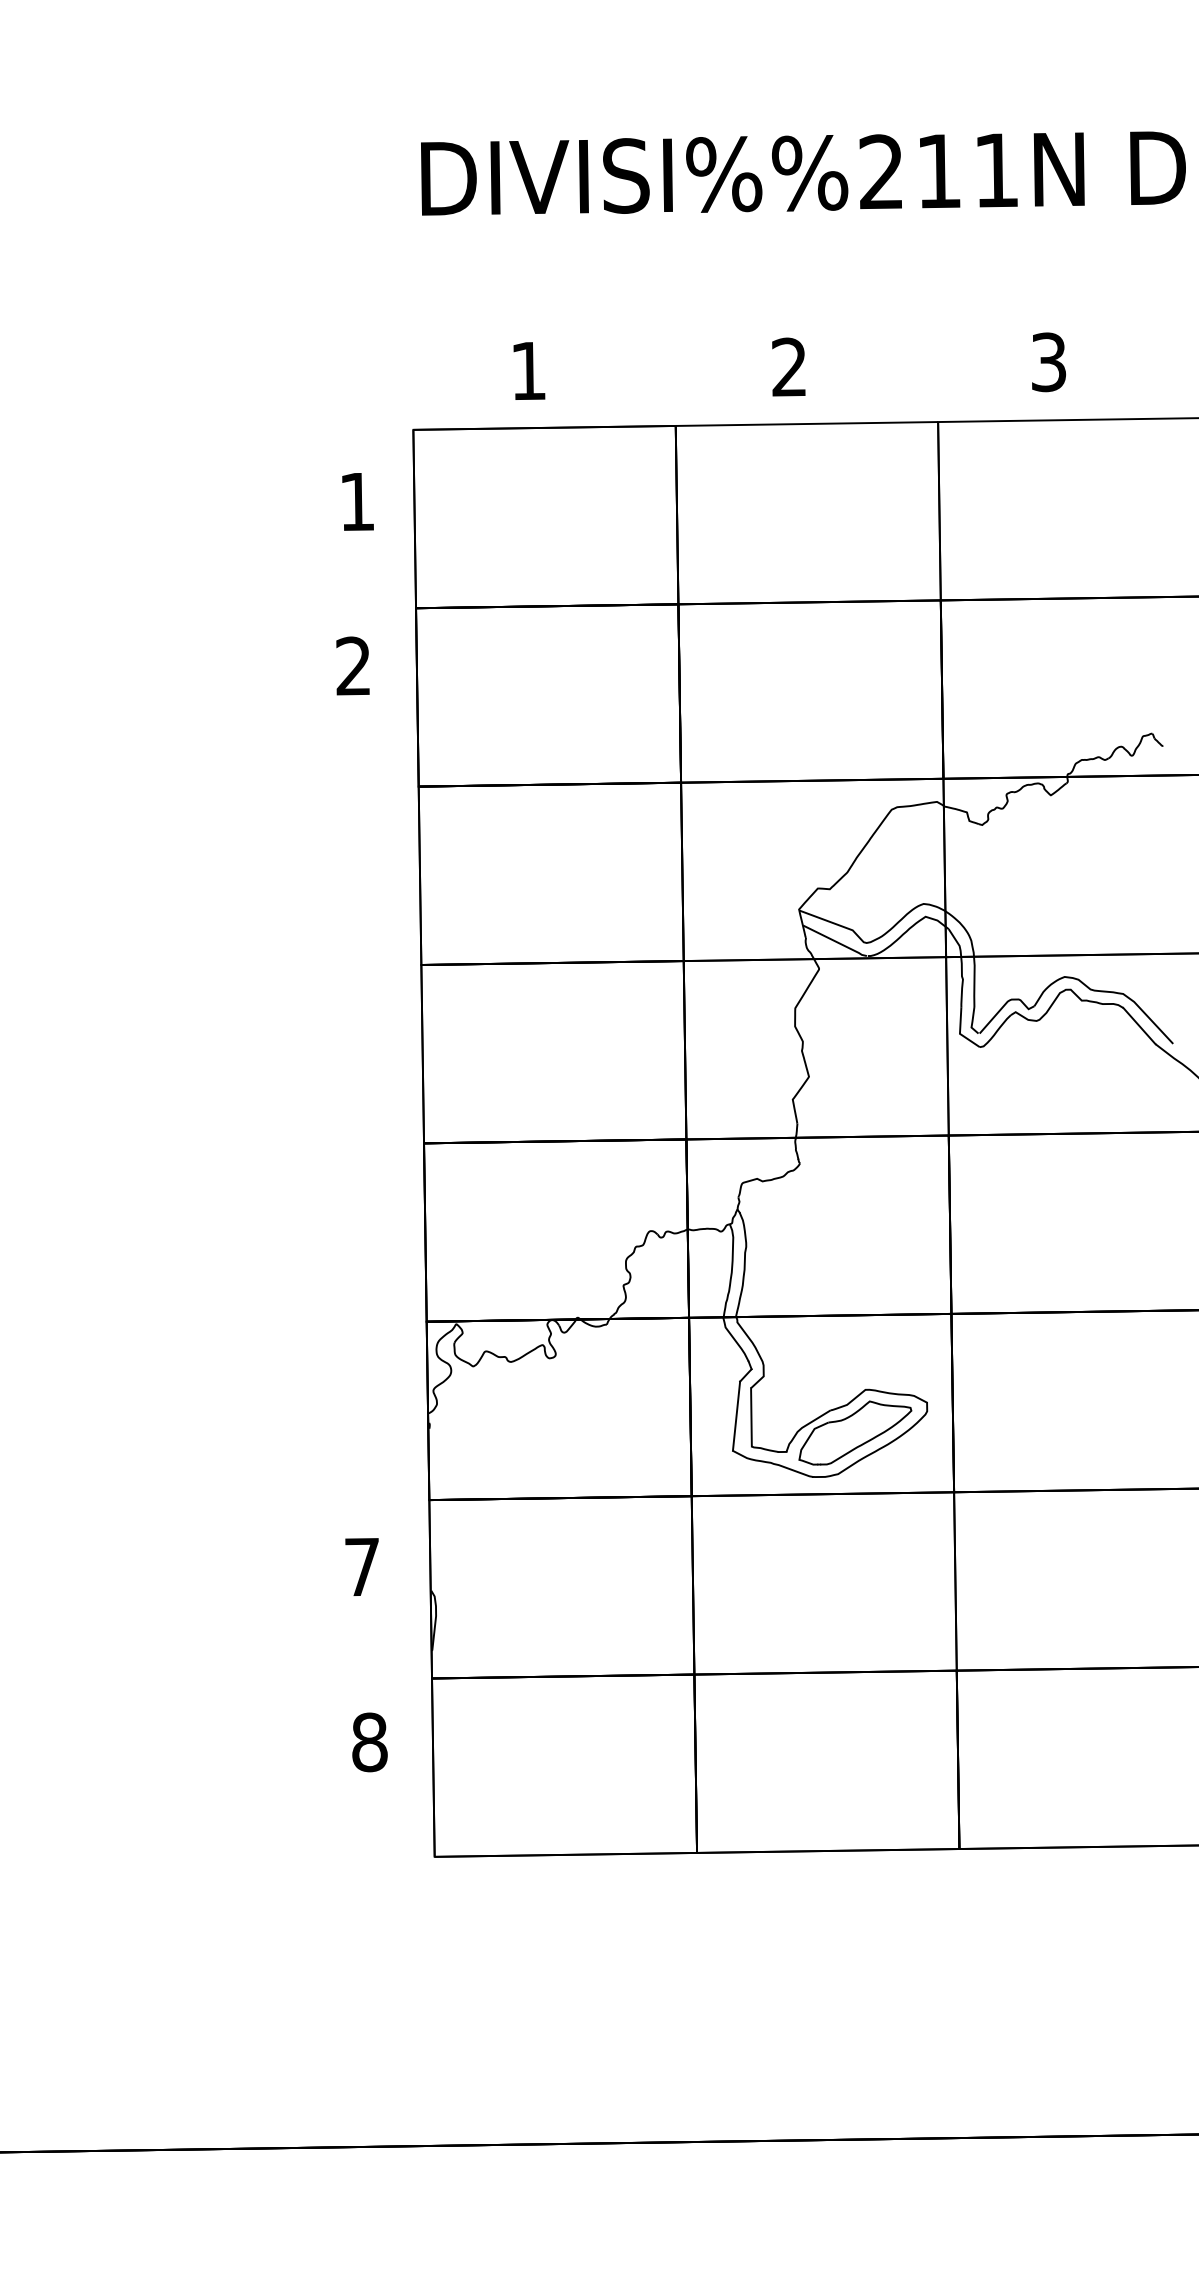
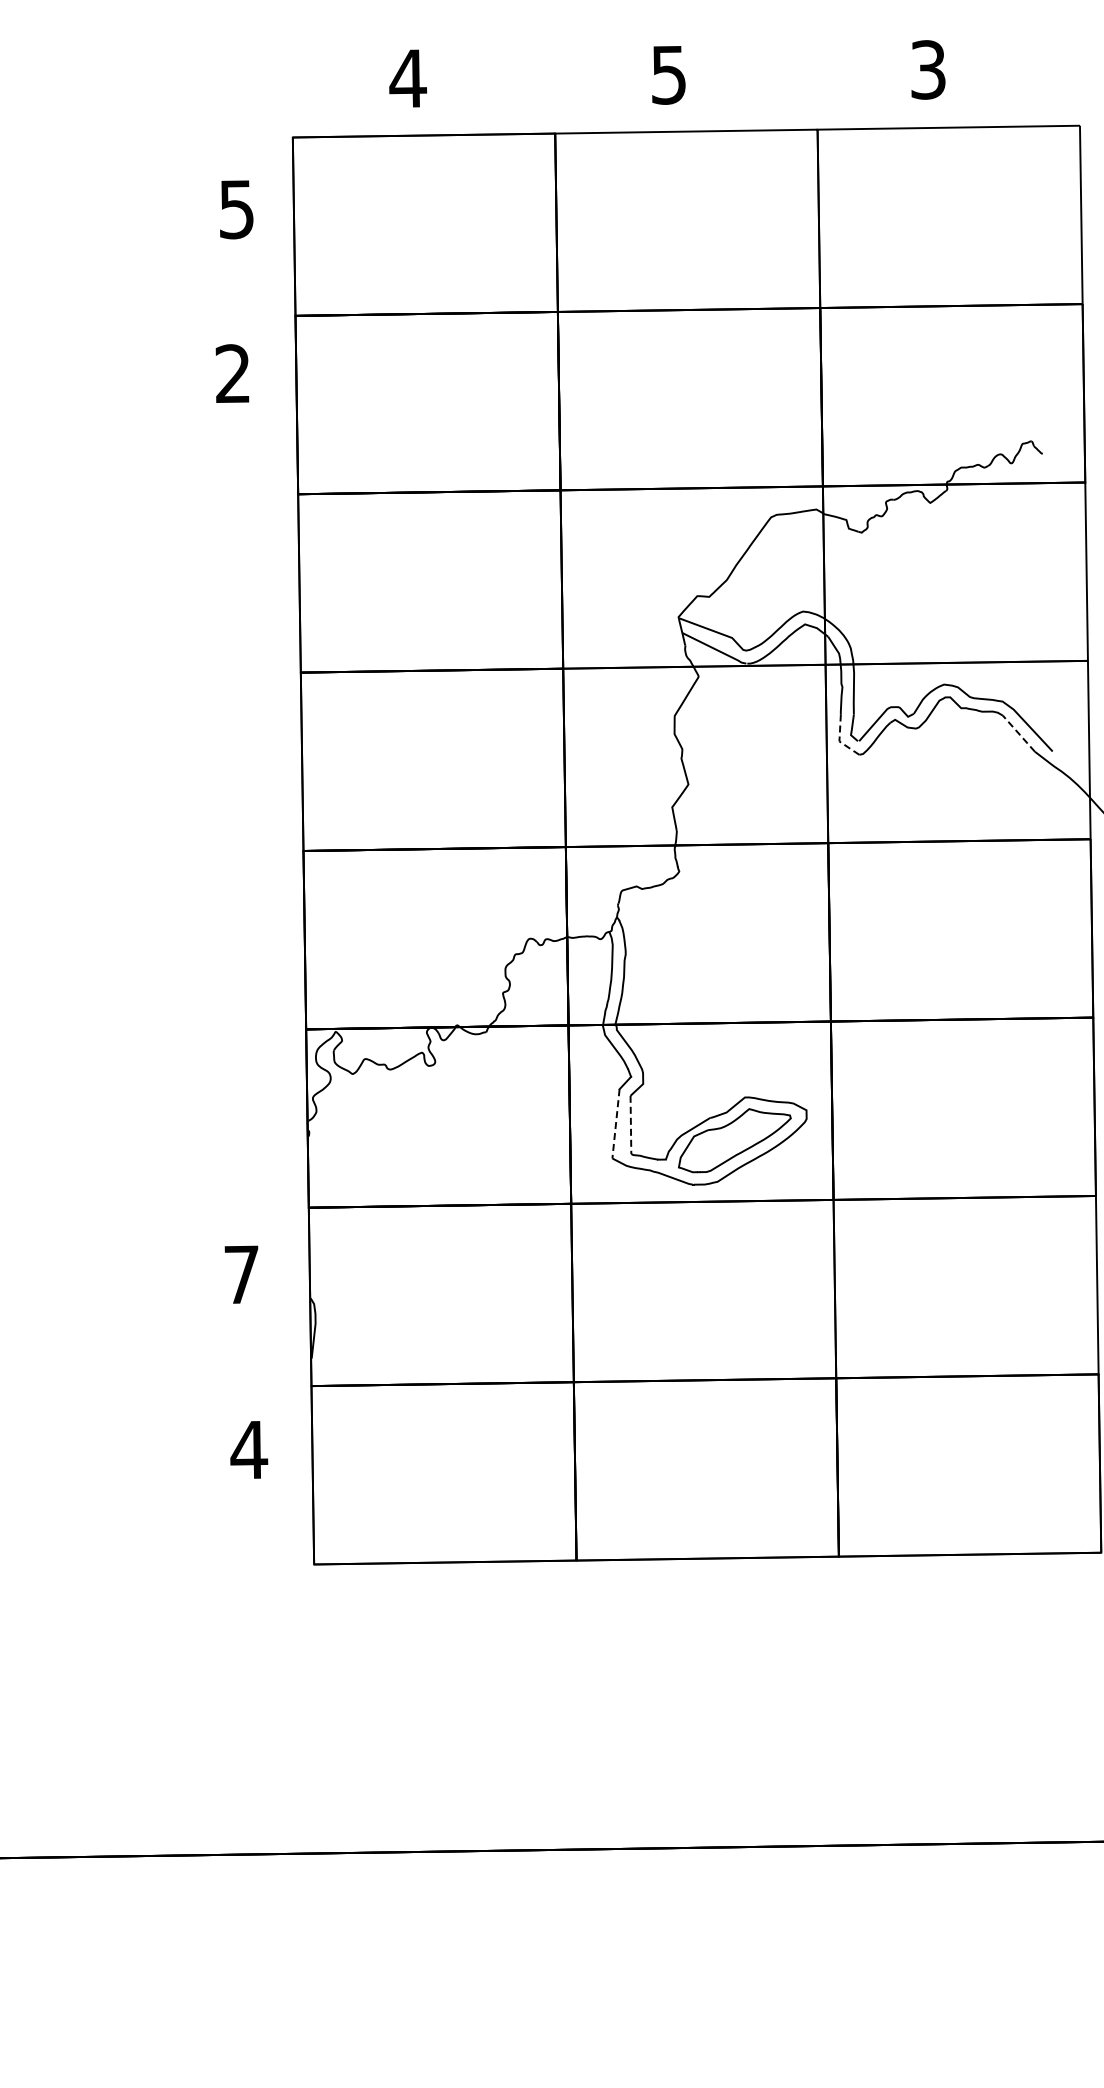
text: (789, 367) -> (668, 75), 2 -> 5
text: (528, 370) -> (407, 78), 1 -> 4
text: (356, 501) -> (235, 209), 1 -> 5
line: (1139, 1025) -> (1018, 733), solid -> dashed
line: (960, 1032) -> (839, 740), solid -> dashed
line: (736, 1416) -> (615, 1124), solid -> dashed
line: (751, 1417) -> (630, 1125), solid -> dashed
text: (369, 1742) -> (248, 1450), 8 -> 4

